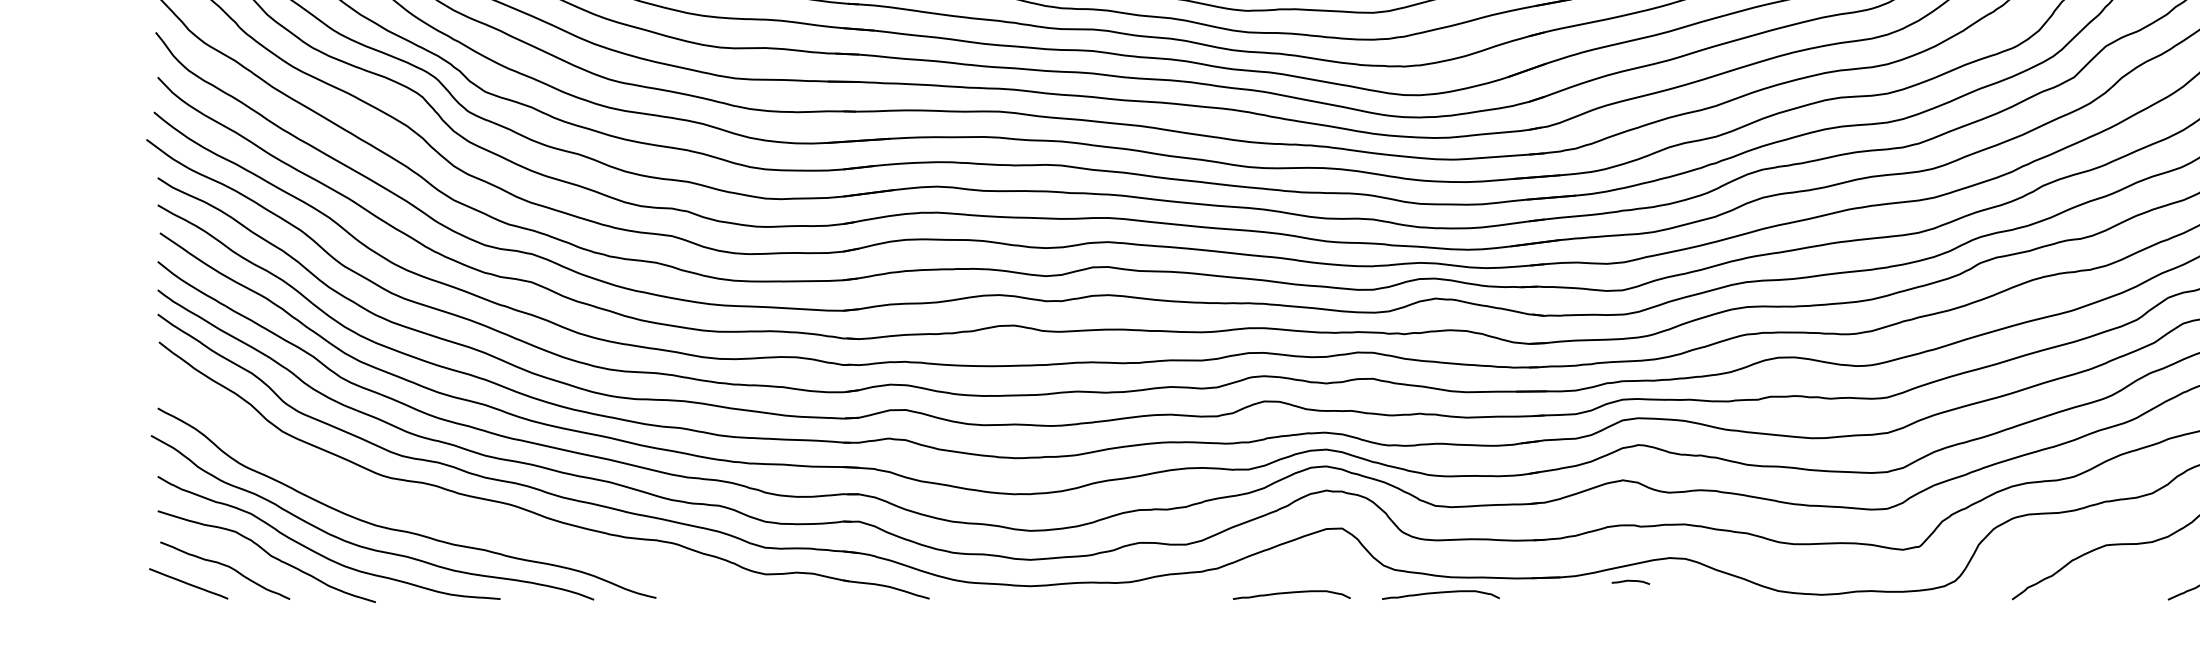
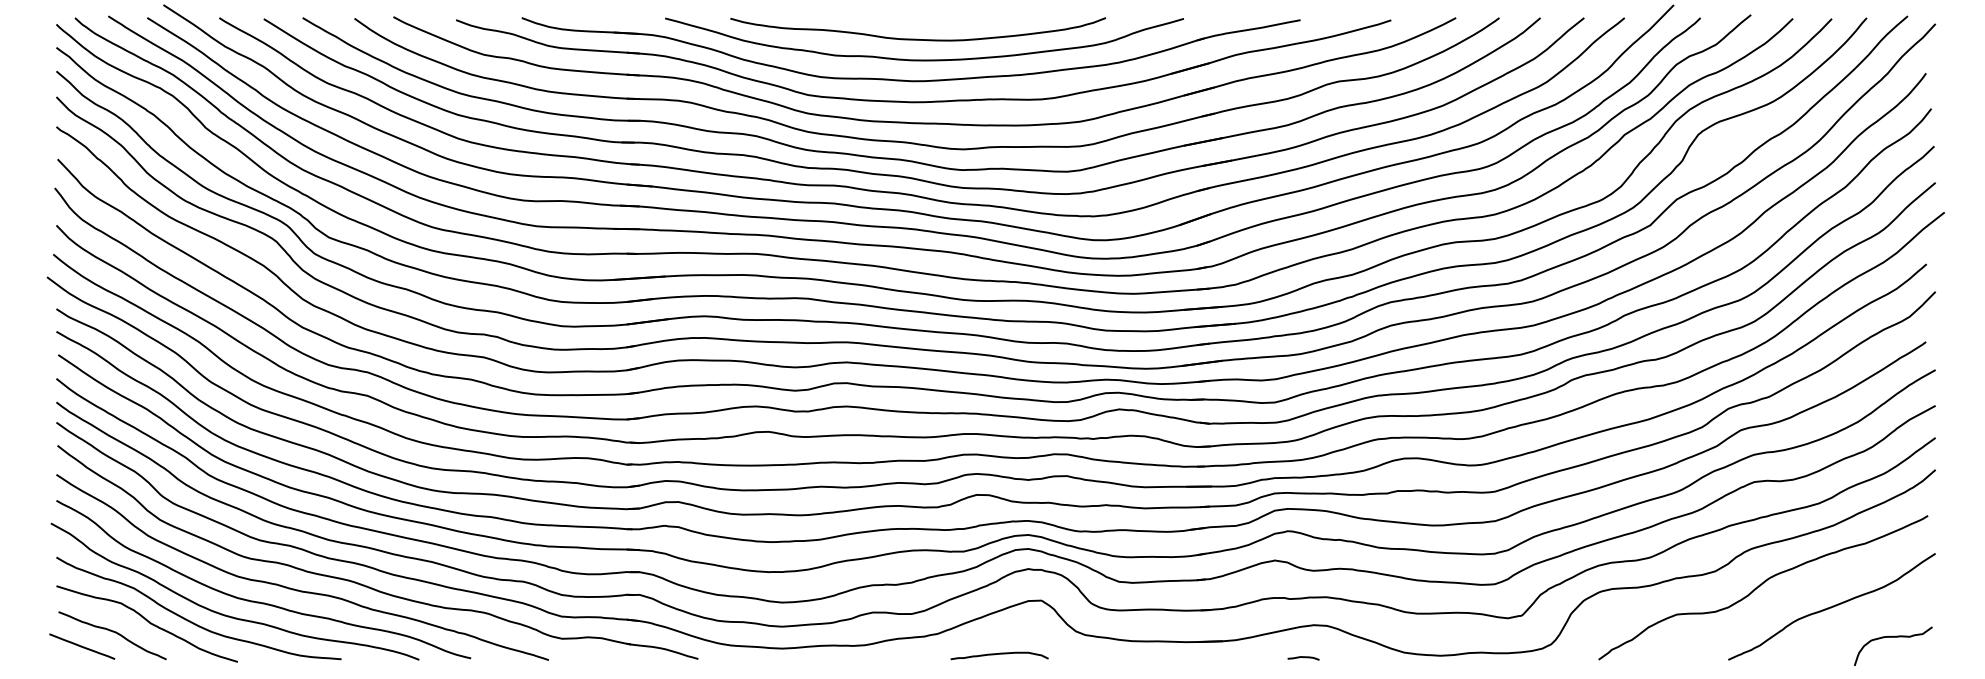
curve: (448, 515) -> (298, 589), added
curve: (1630, 581) -> (1303, 657), moved
curve: (1440, 593) -> (1123, 654), removed

